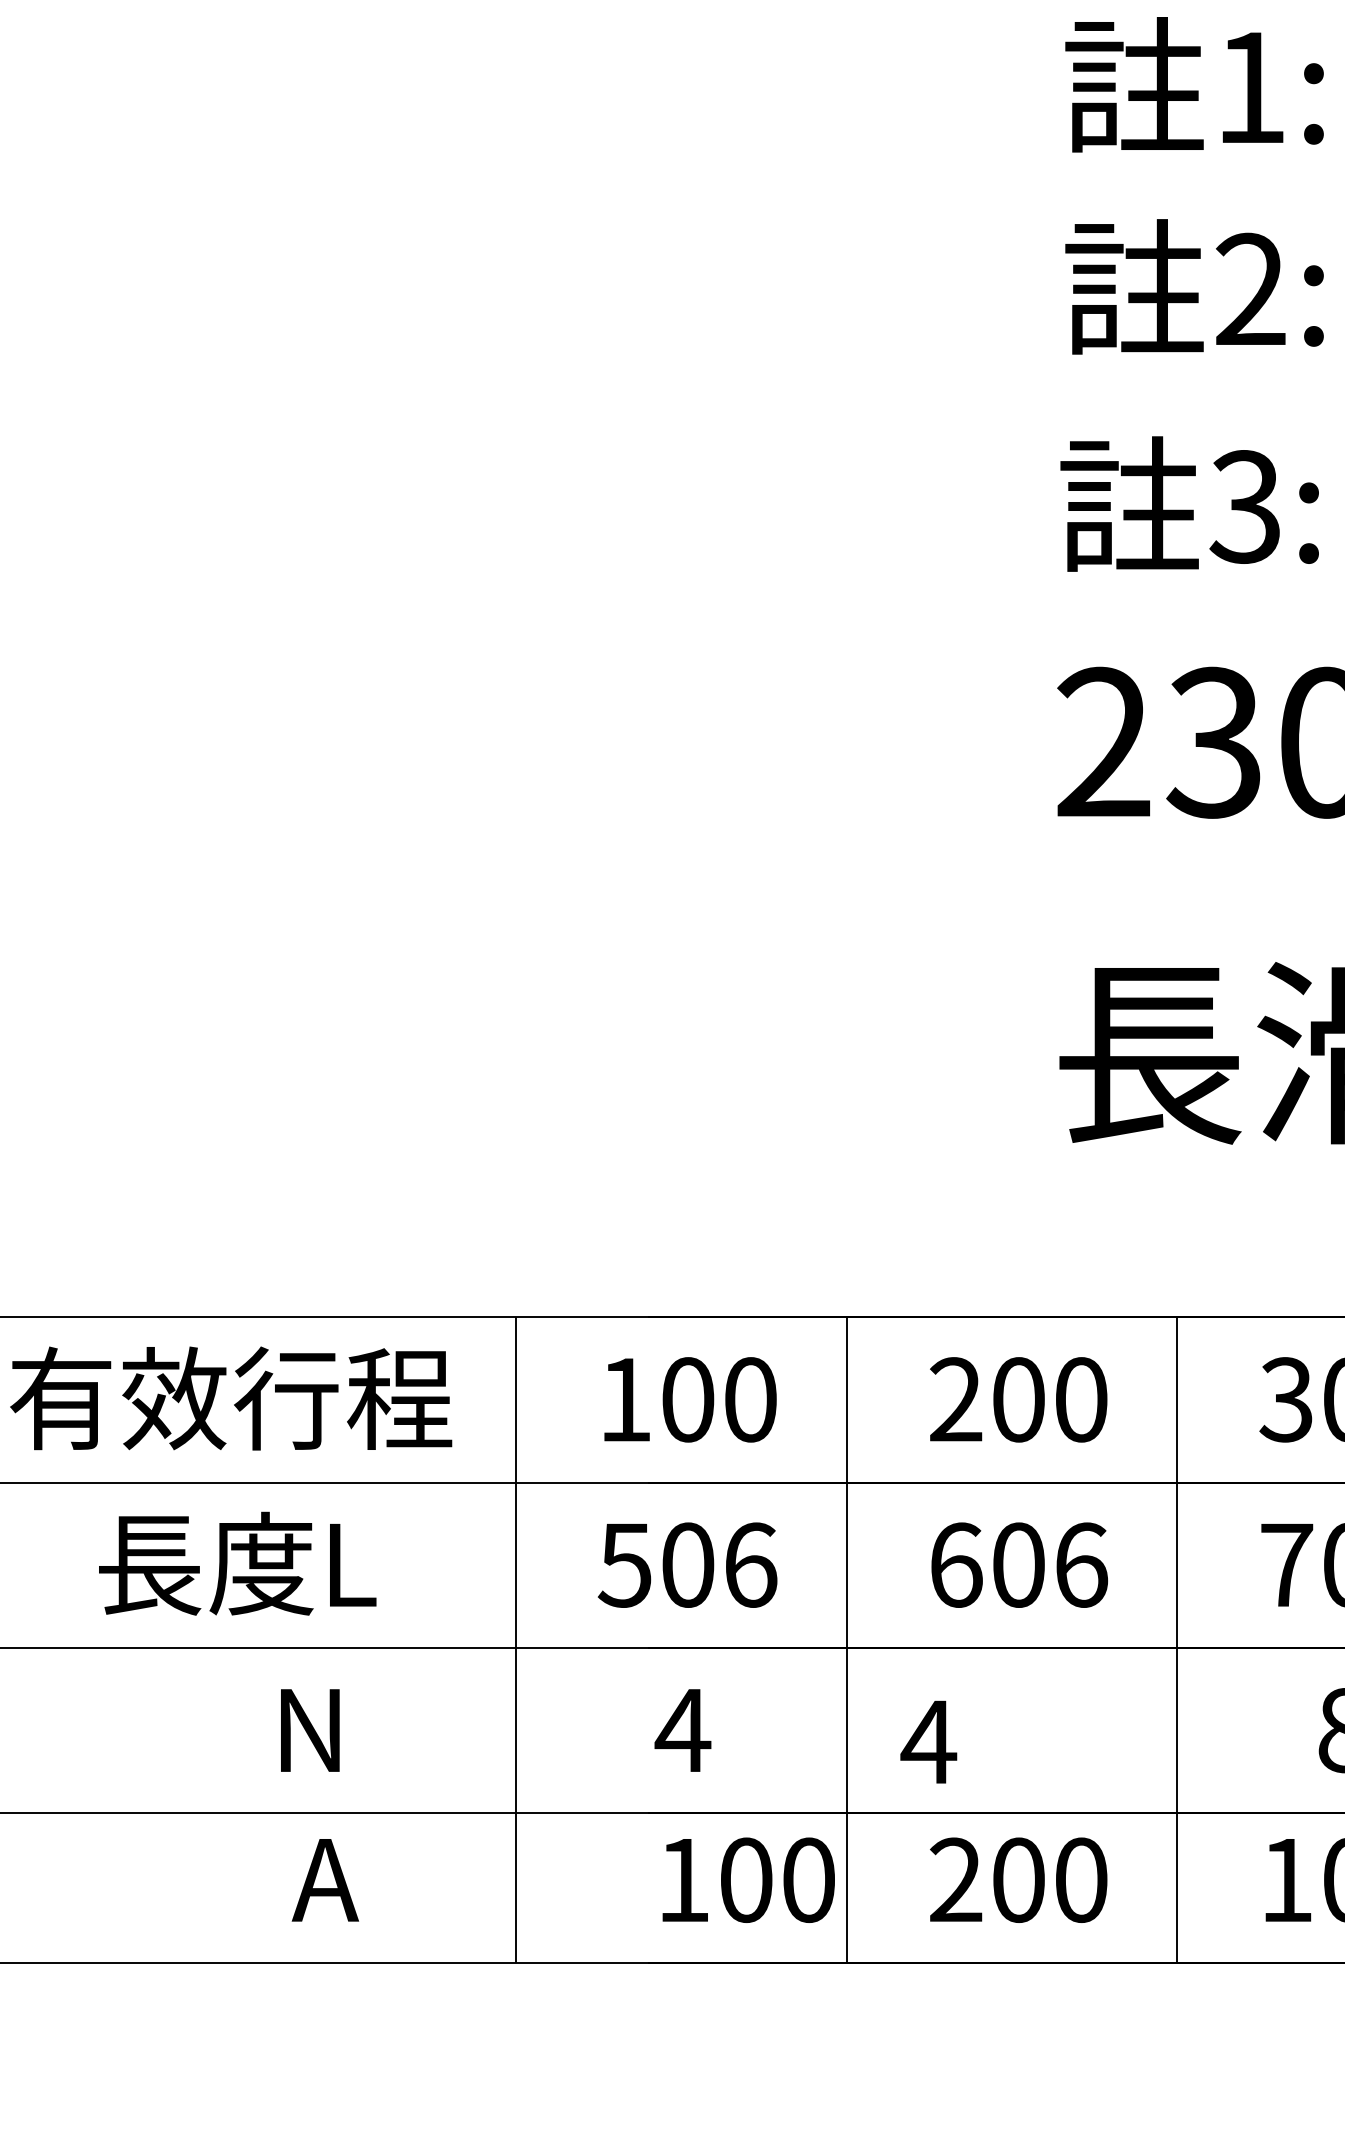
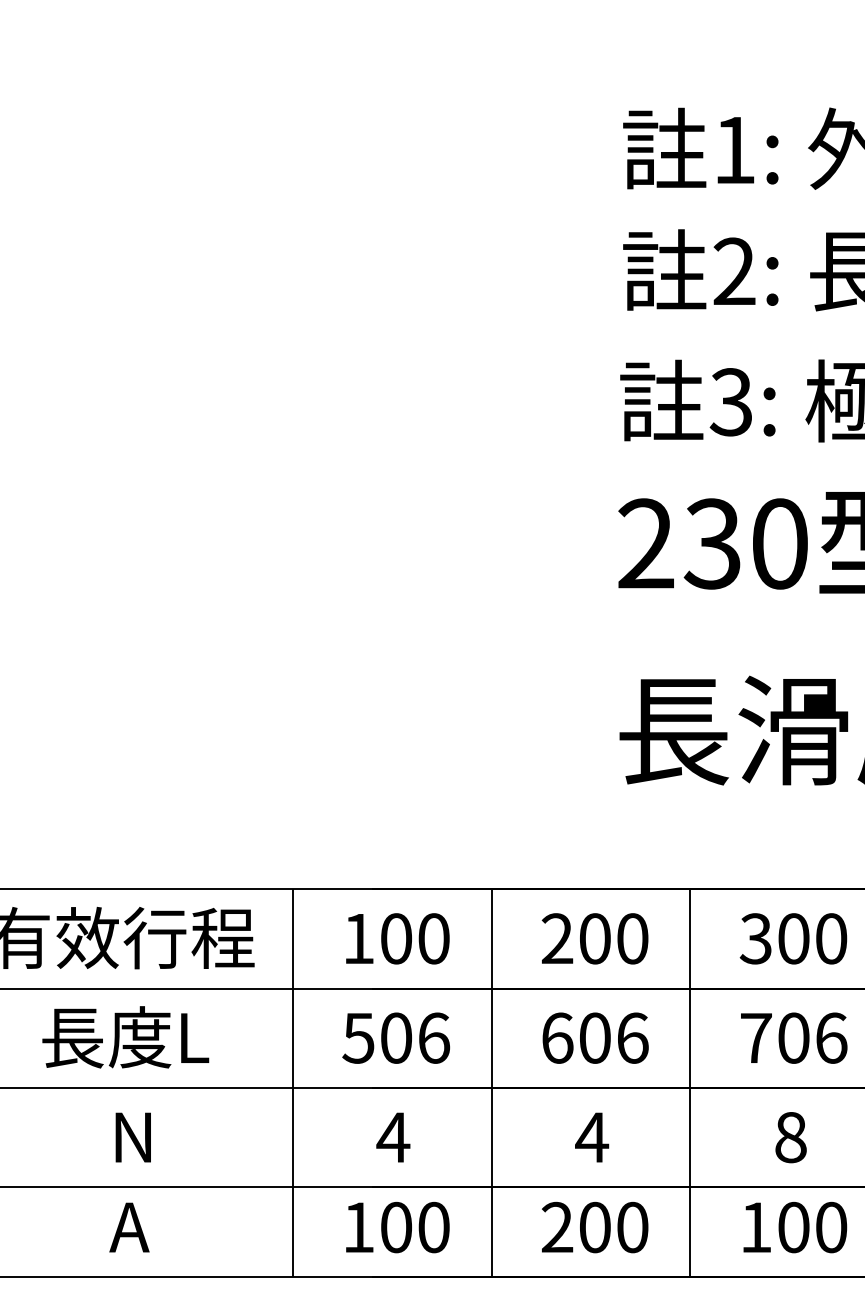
text: (308, 1730) -> (132, 1137), moved
text: (929, 1742) -> (592, 1137), moved
text: (325, 1880) -> (129, 1227), moved
text: (748, 1880) -> (397, 1227), moved

